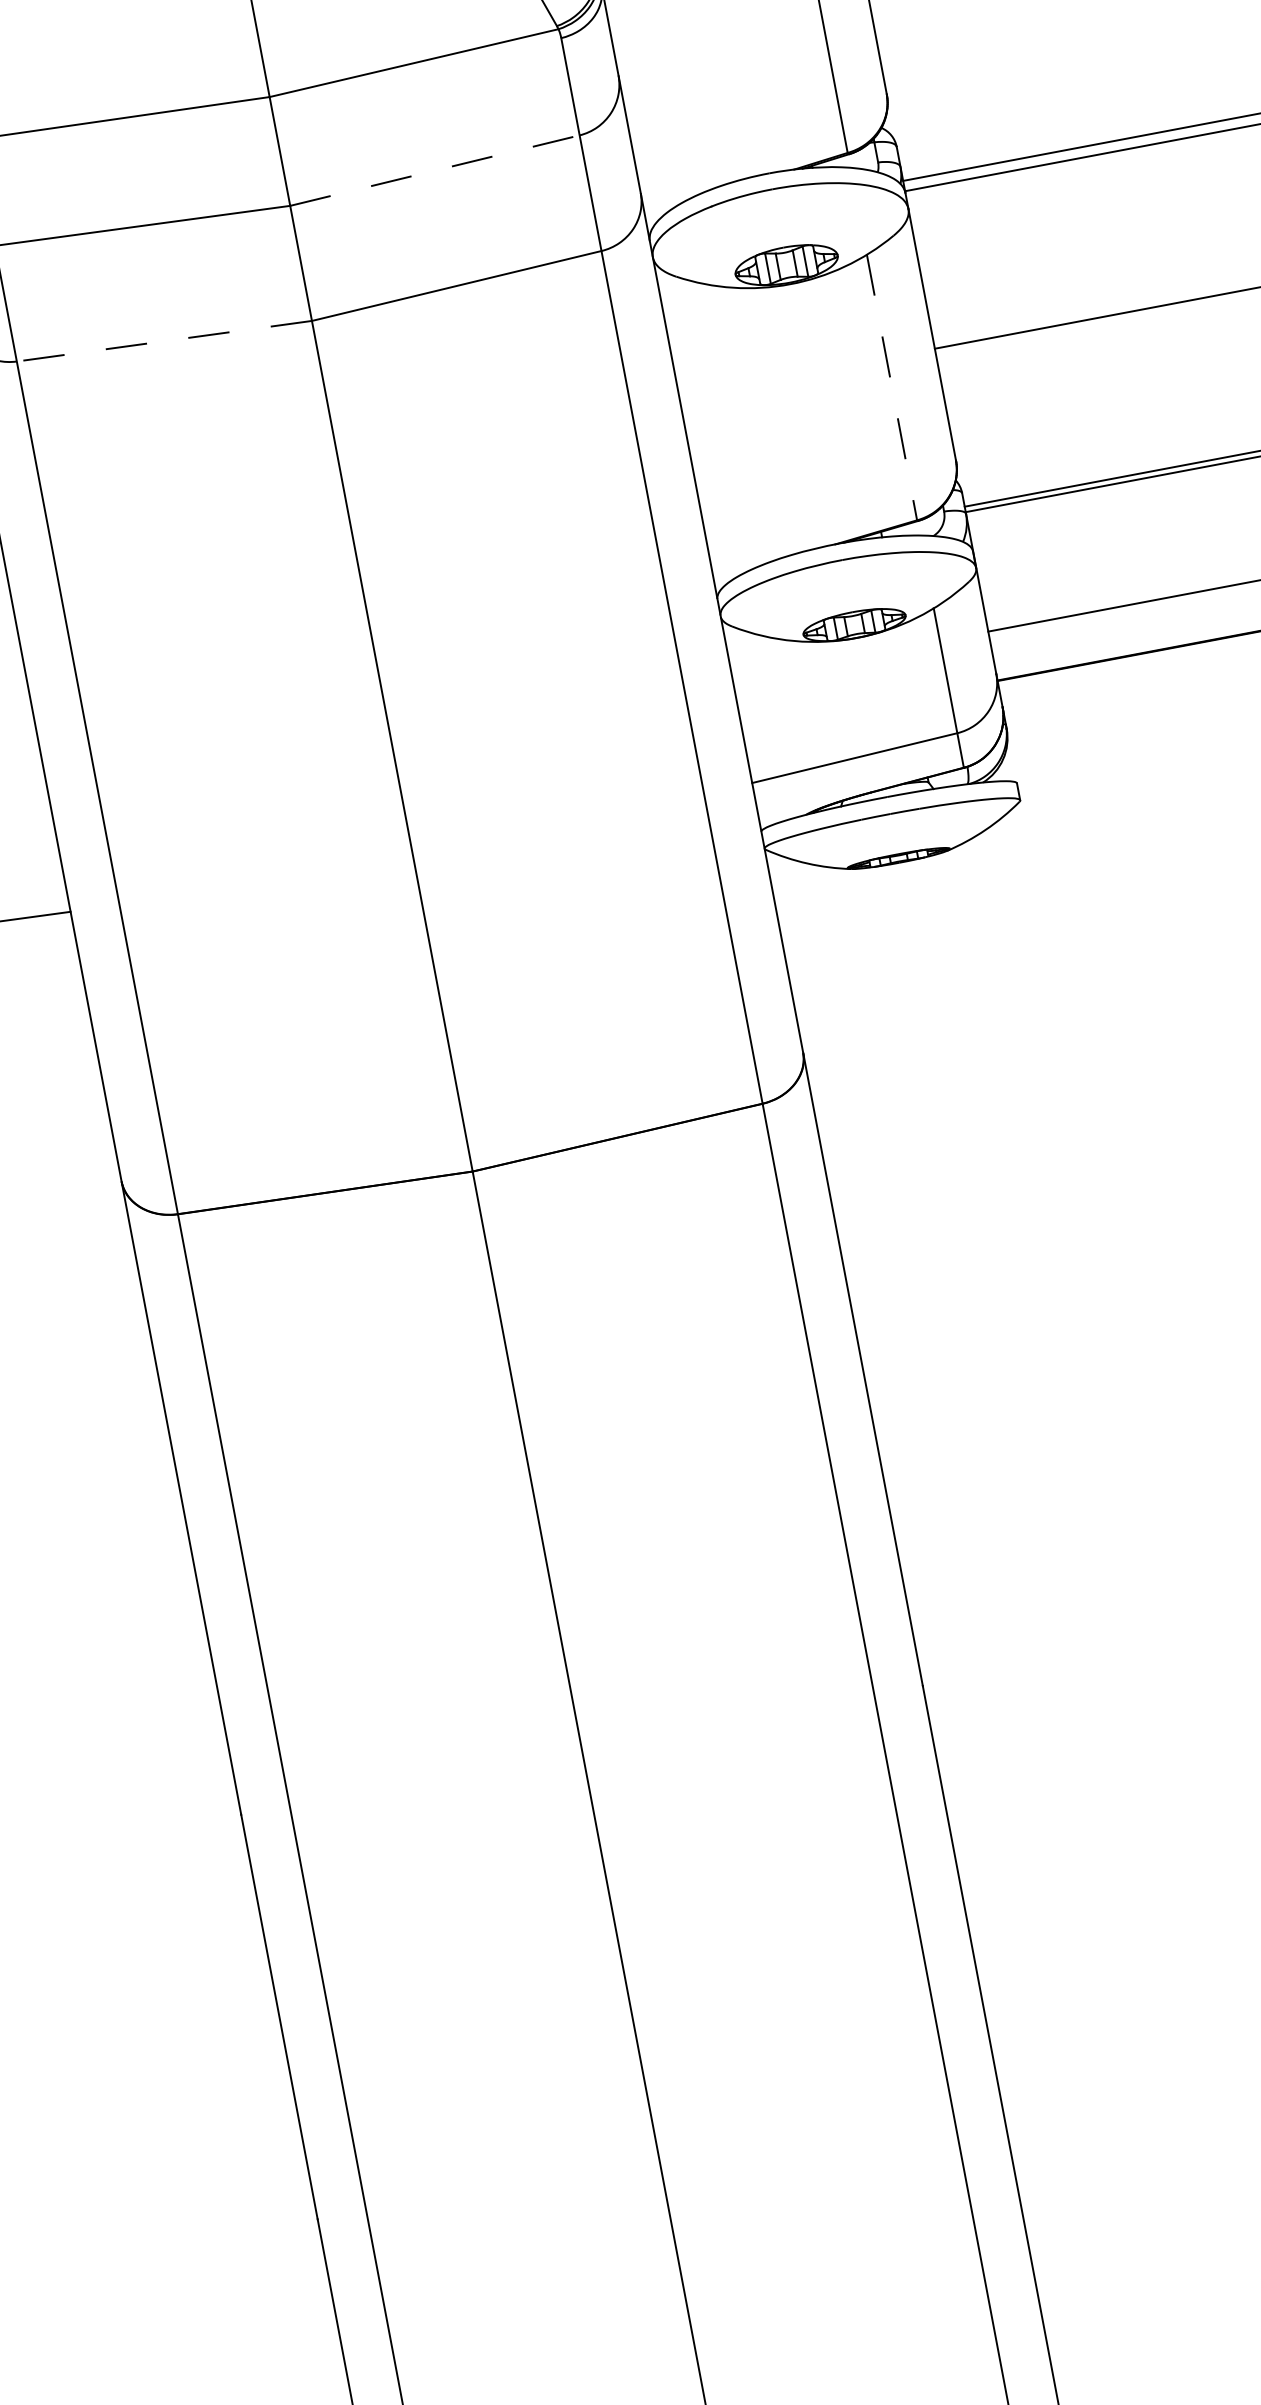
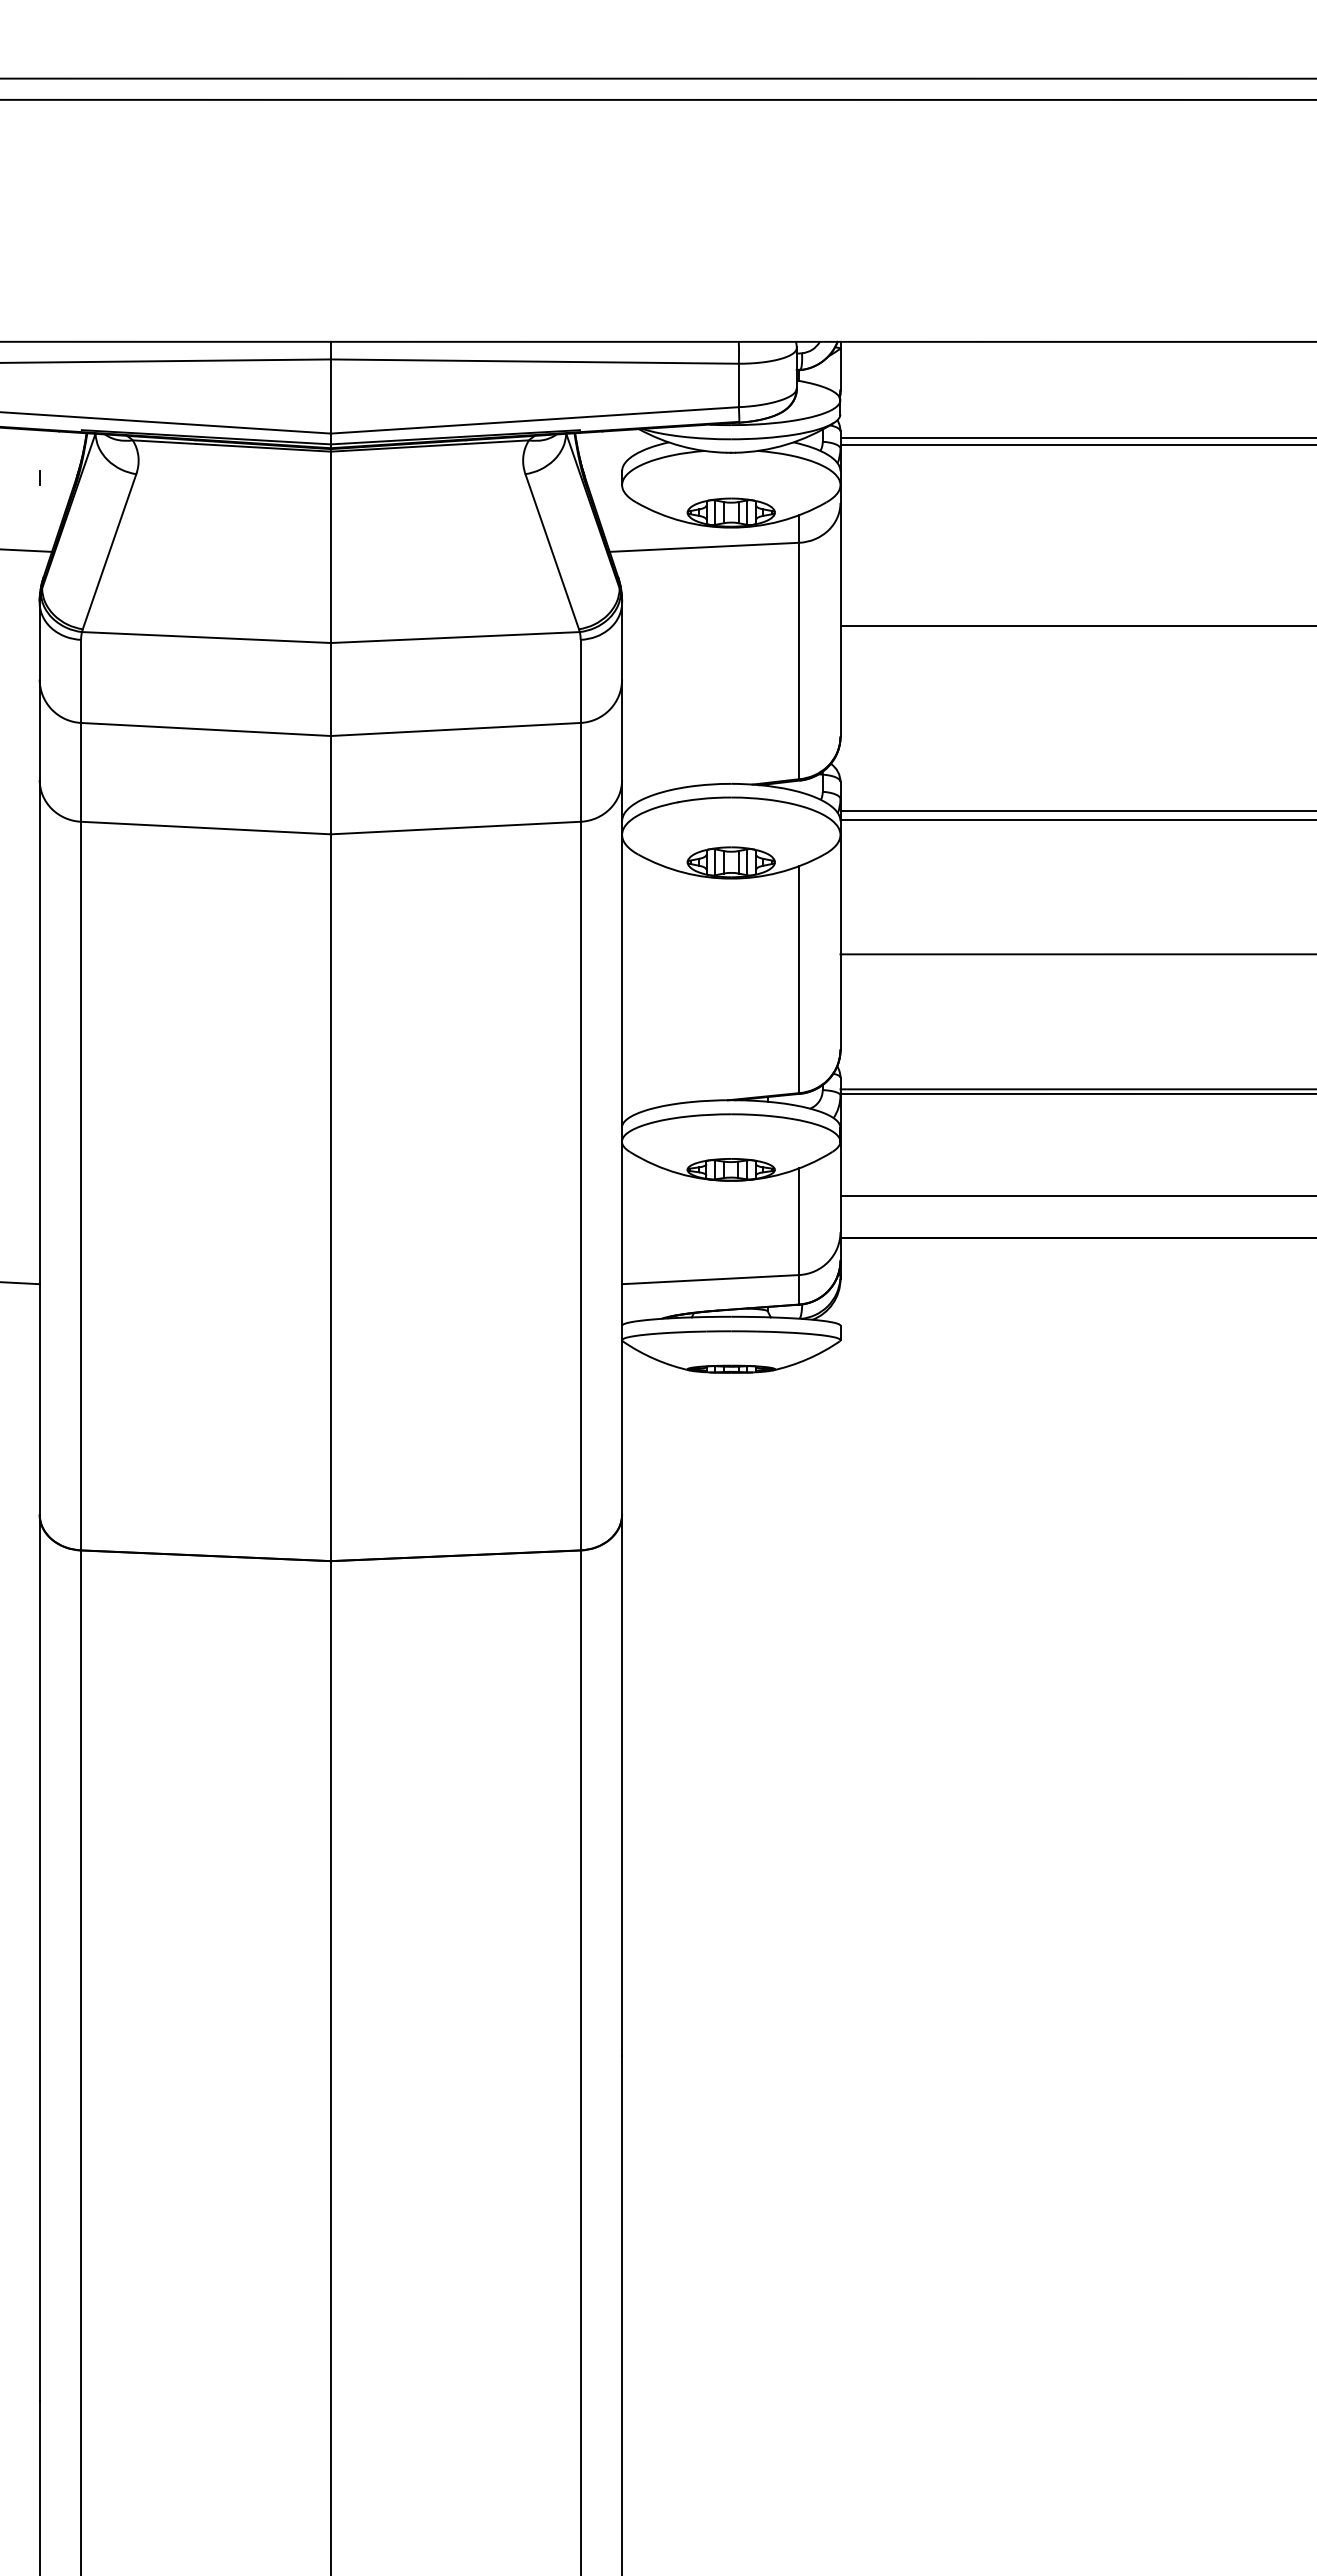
line: (435, 170) -> (456, 729), dashed -> solid
line: (163, 341) -> (205, 828), dashed -> solid
line: (892, 388) -> (799, 980), dashed -> solid

